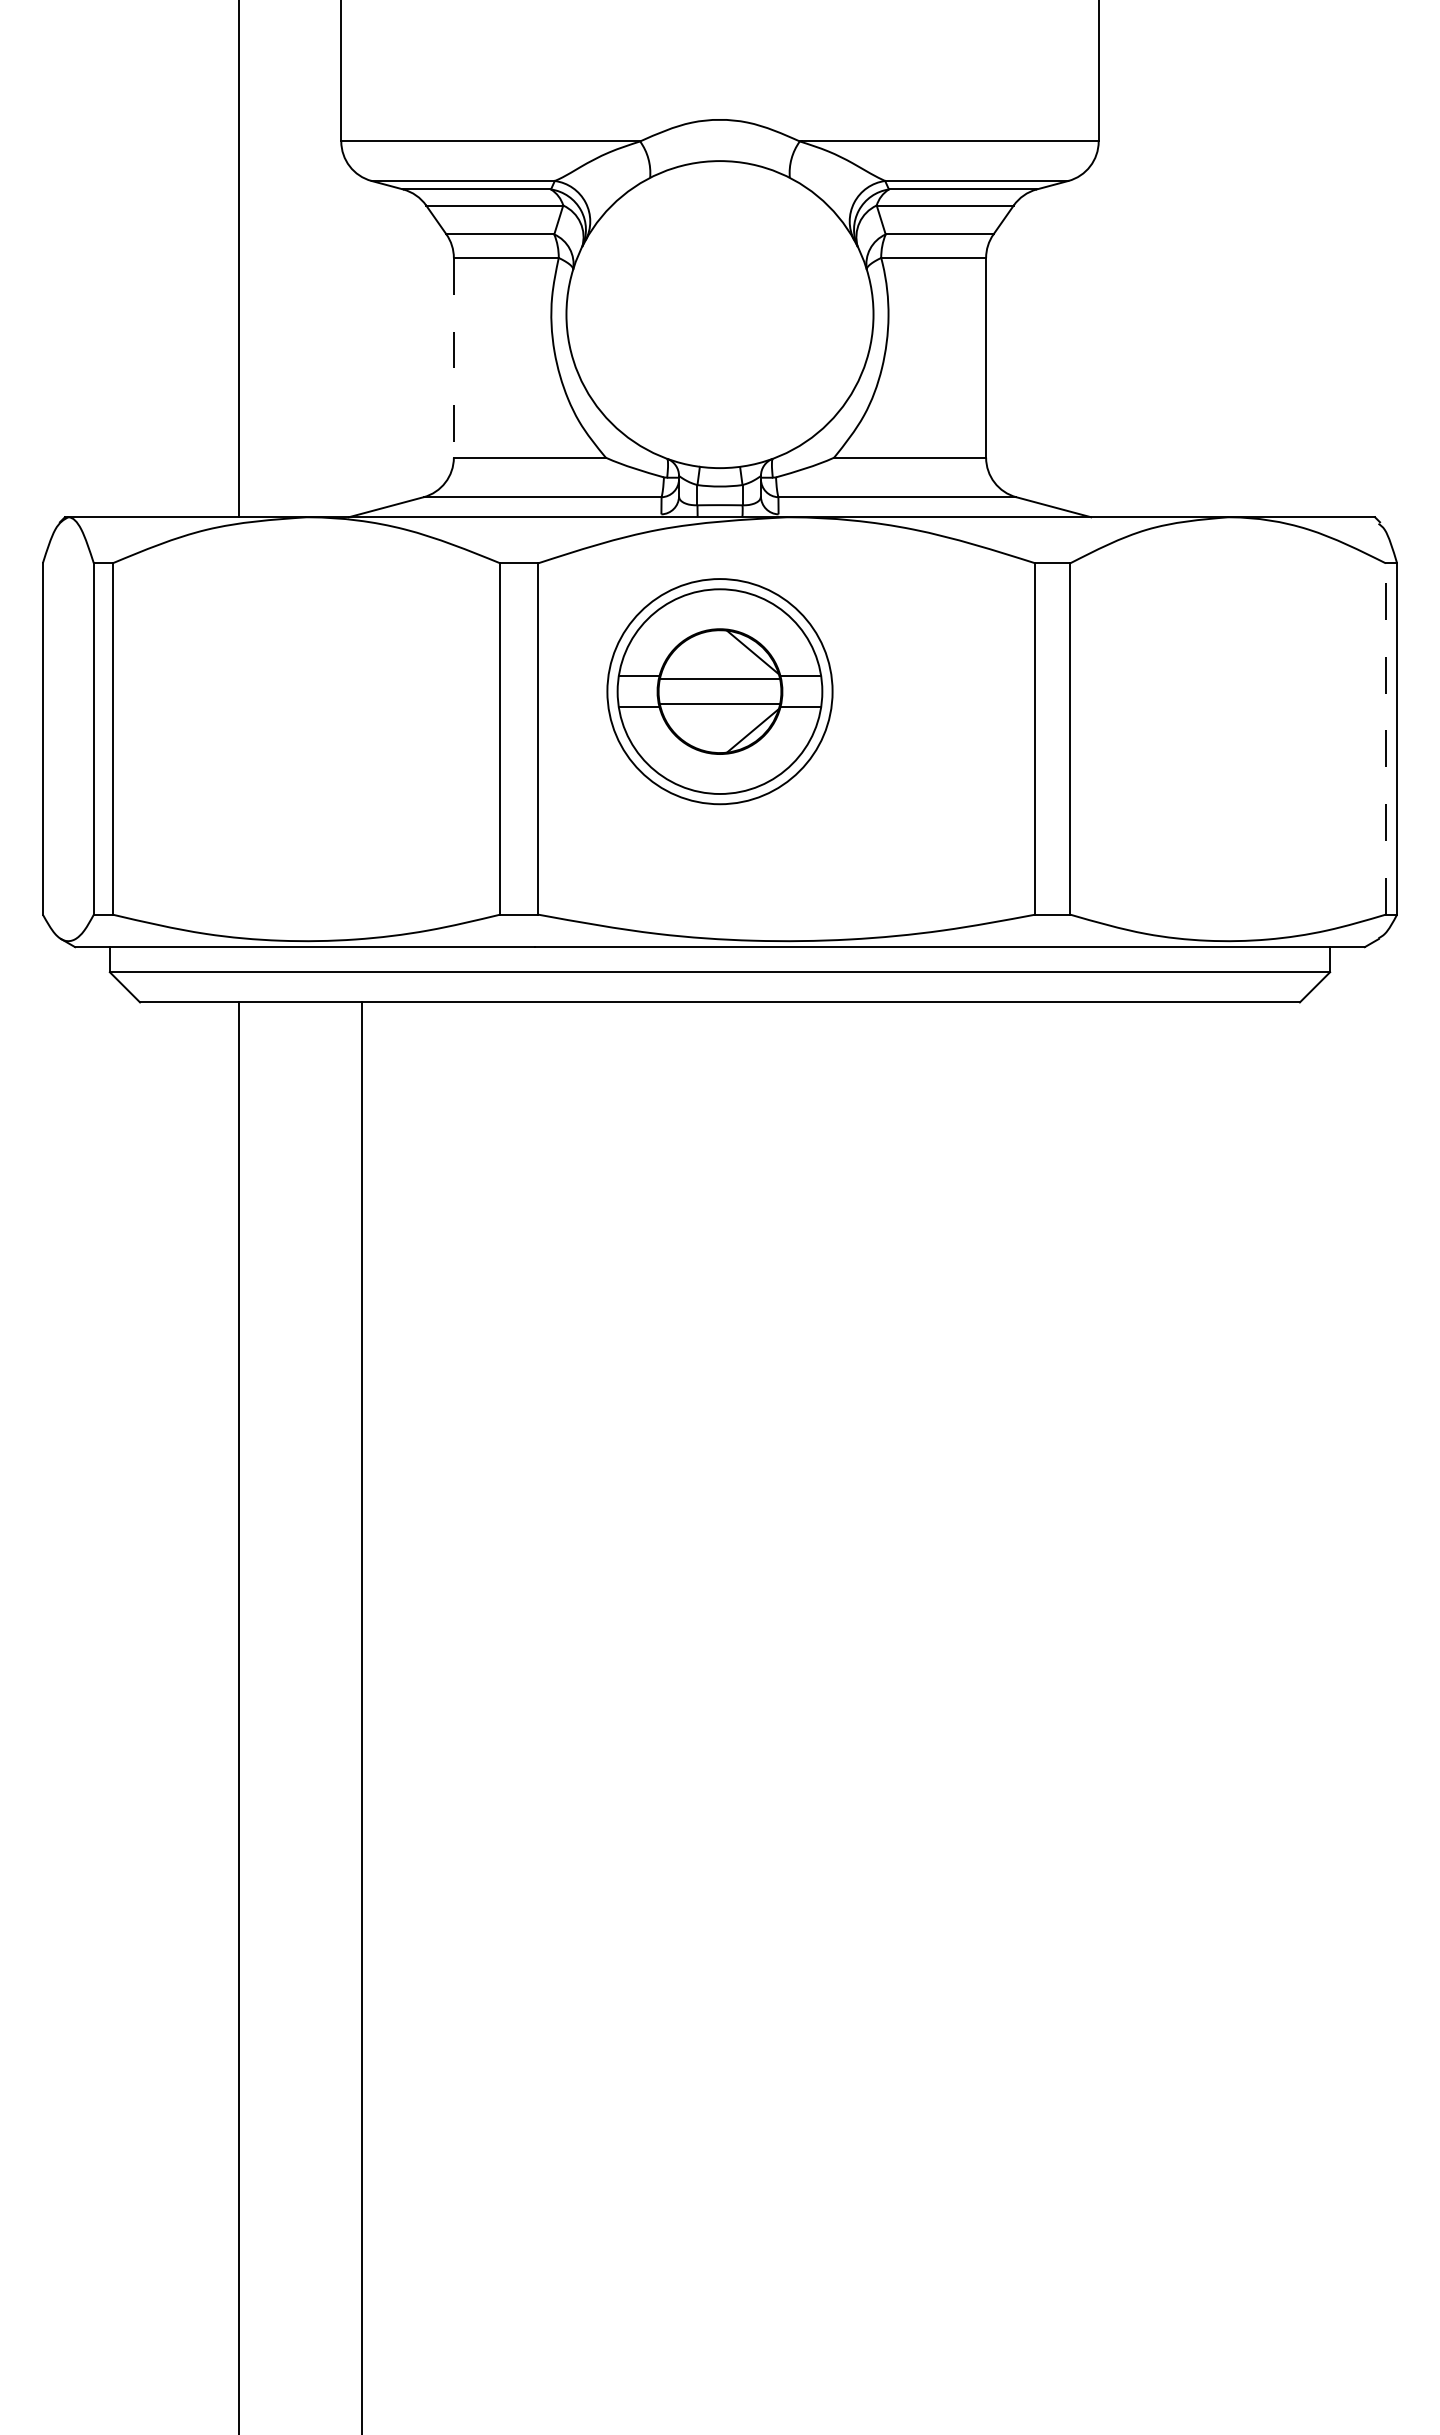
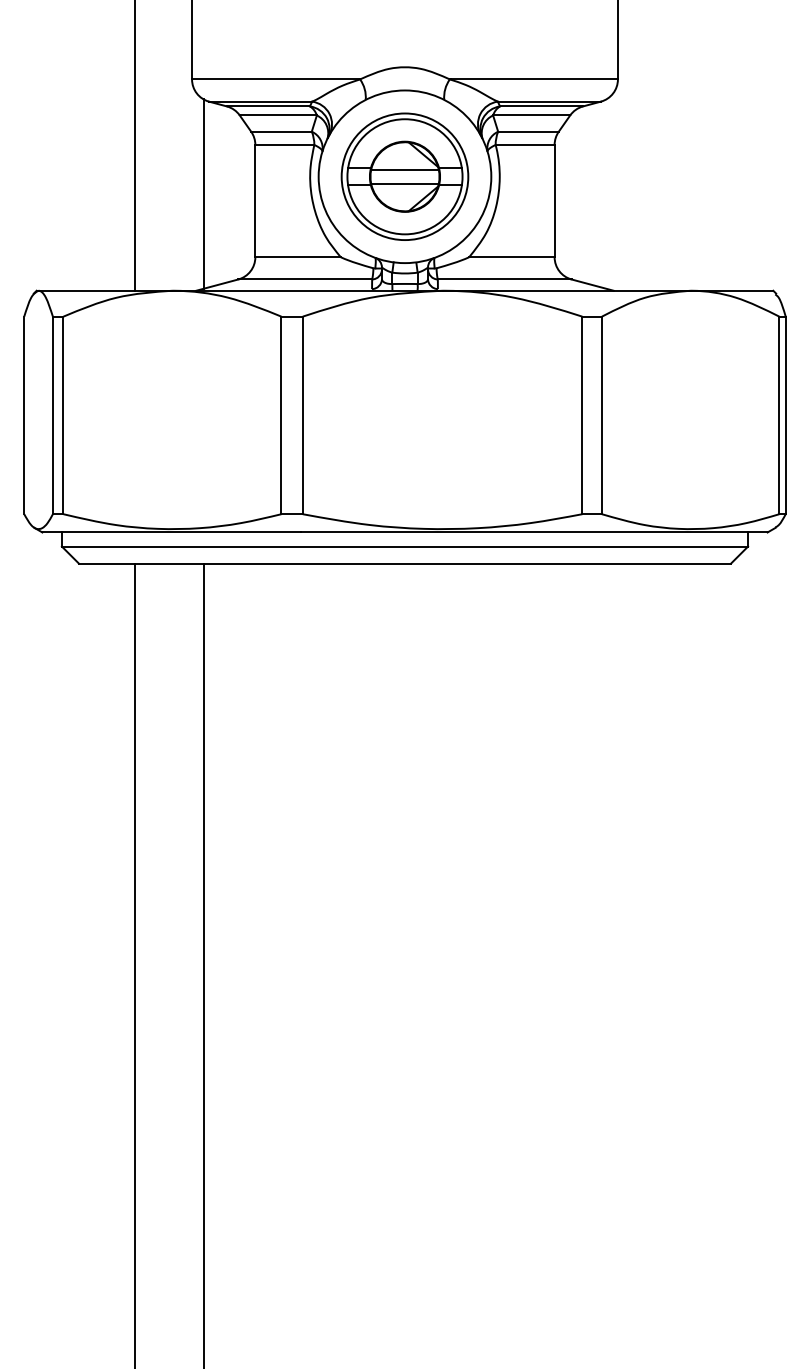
line: (361, 344) -> (203, 193), added
line: (454, 358) -> (255, 201), dashed -> solid
part: (719, 691) -> (404, 176), moved
line: (1386, 739) -> (779, 415), dashed -> solid

